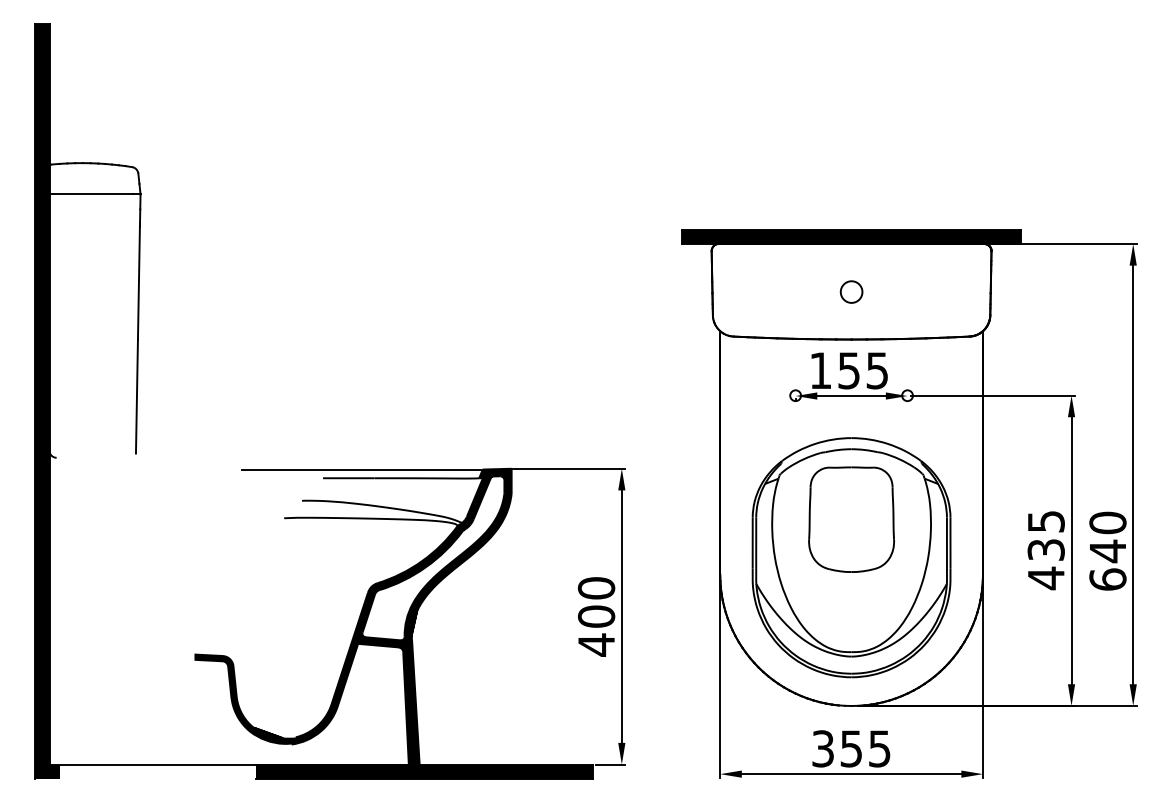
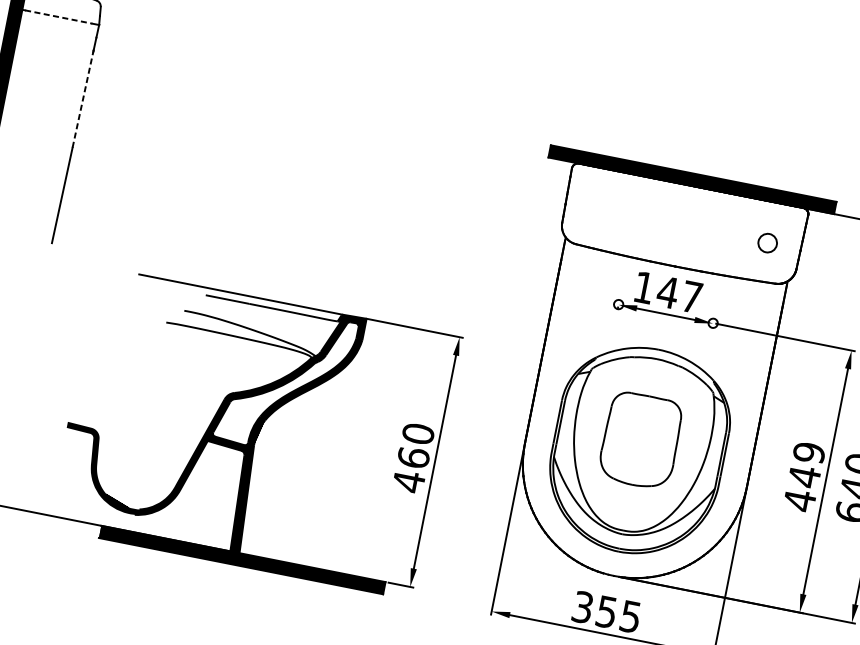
line: (92, 194) -> (58, 17), solid -> dashed
line: (138, 283) -> (82, 99), solid -> dashed
circle: (851, 291) -> (767, 242), moved
text: (862, 370) -> (679, 294), 155 -> 147
part: (851, 519) -> (640, 440), moved
text: (1045, 535) -> (806, 464), 435 -> 449
text: (596, 616) -> (413, 457), 400 -> 460

